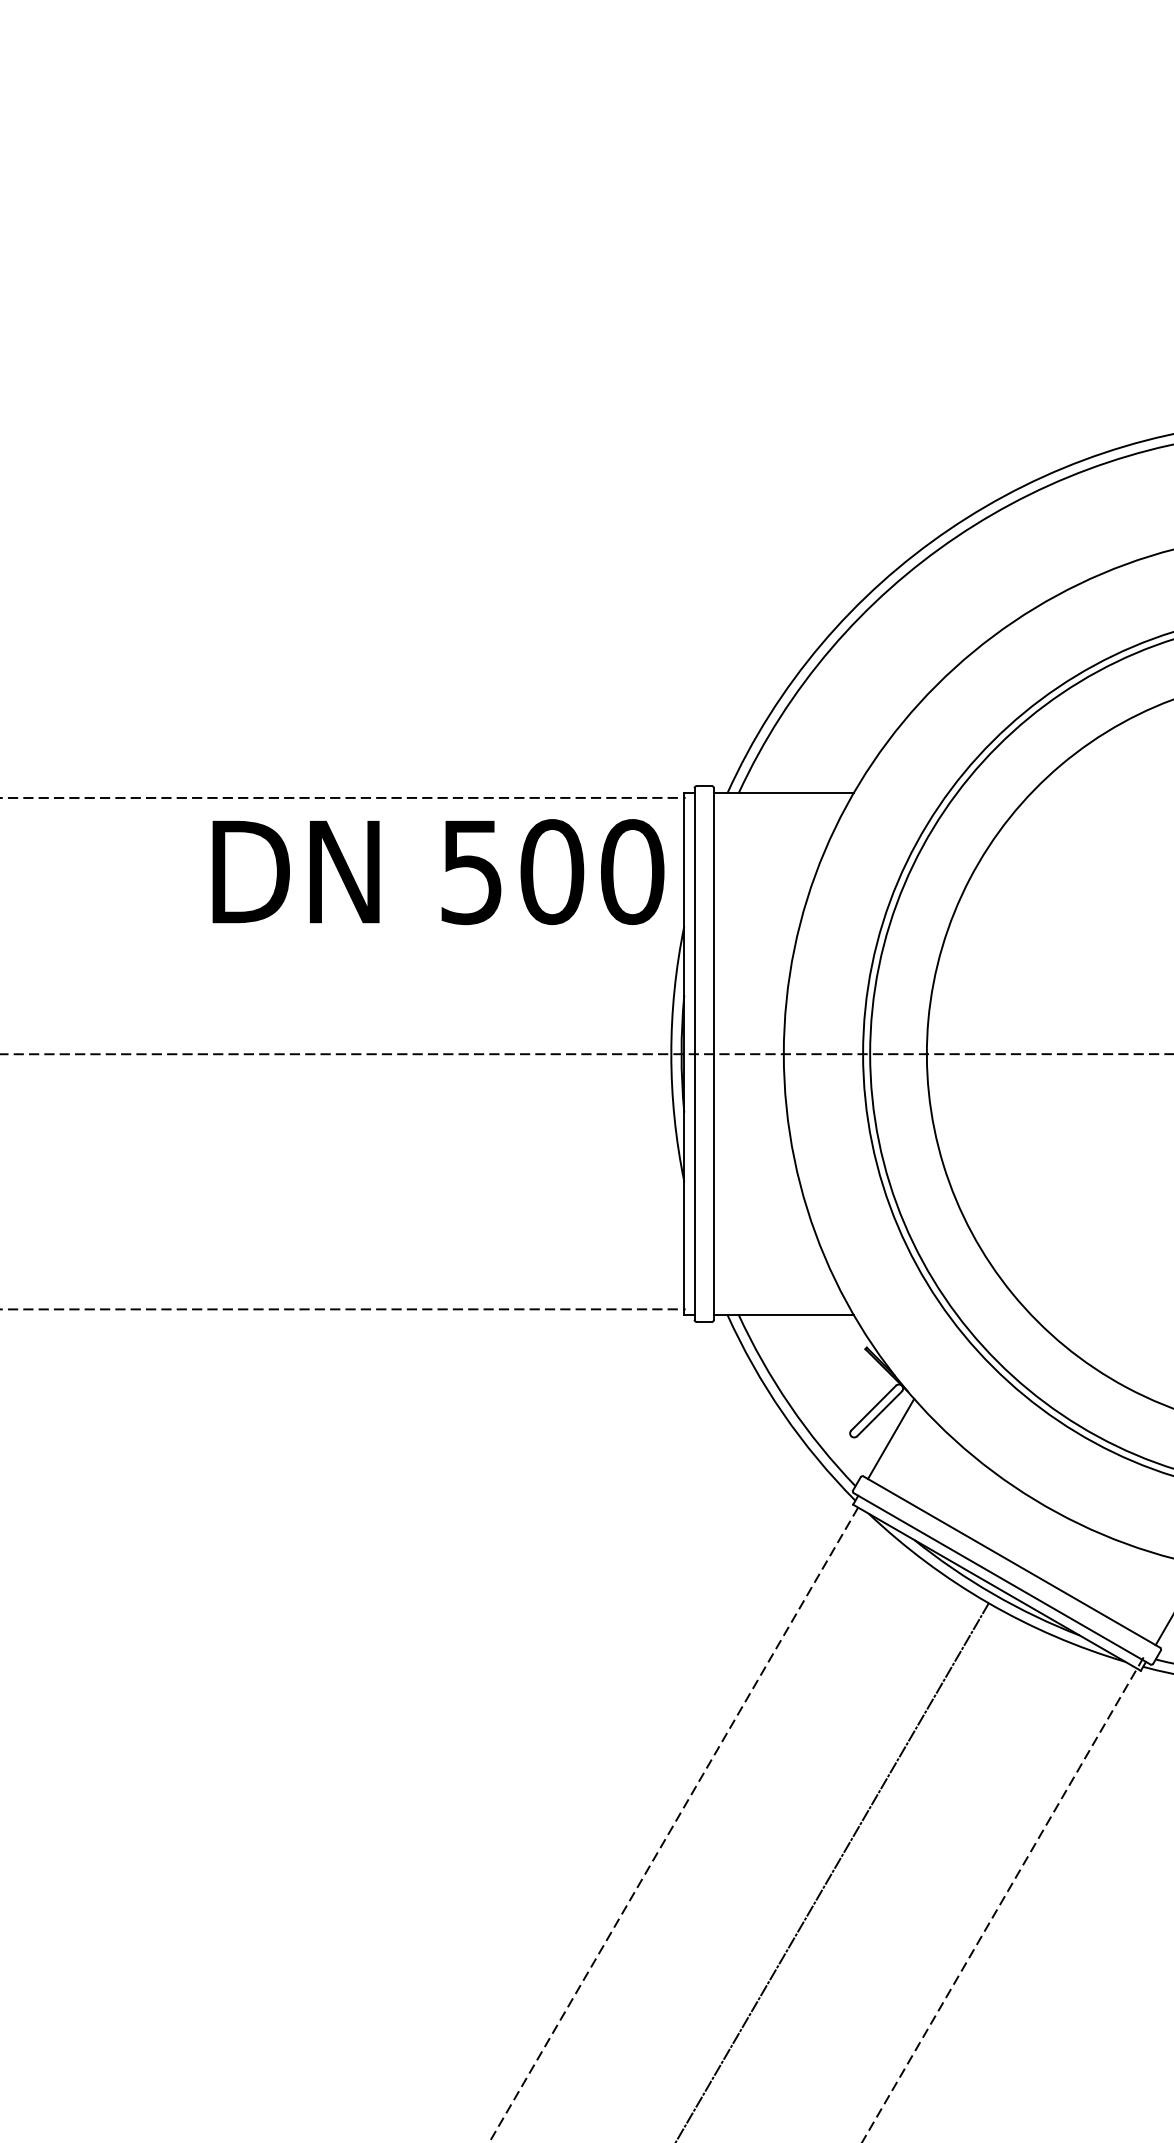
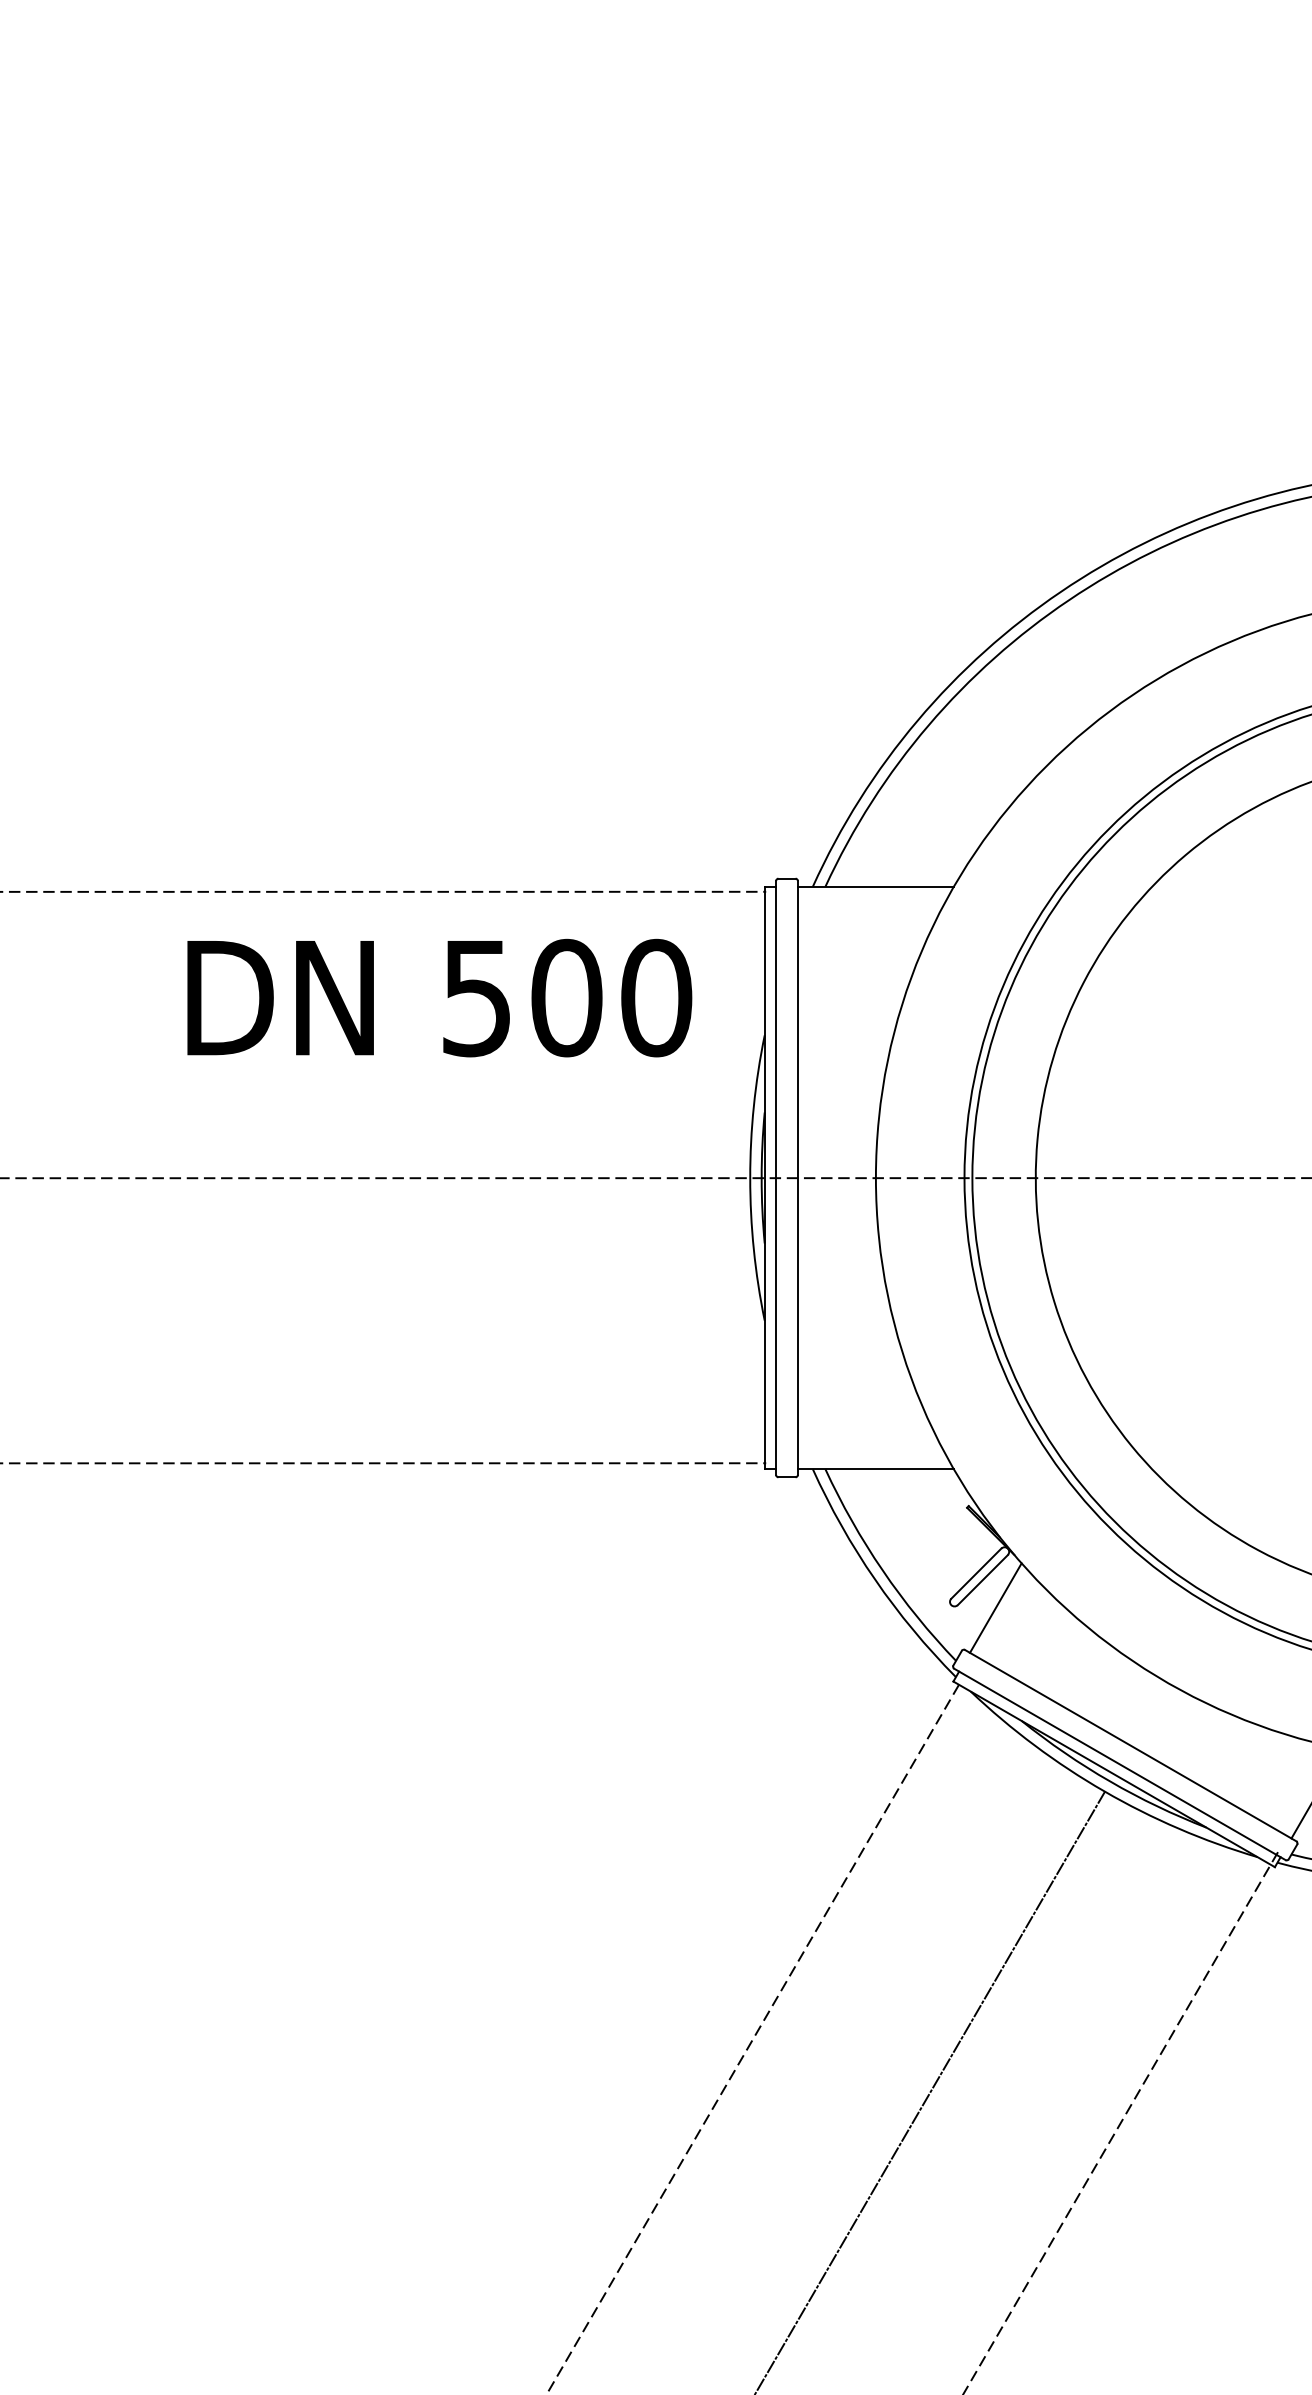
text: (438, 872) -> (439, 998), moved

